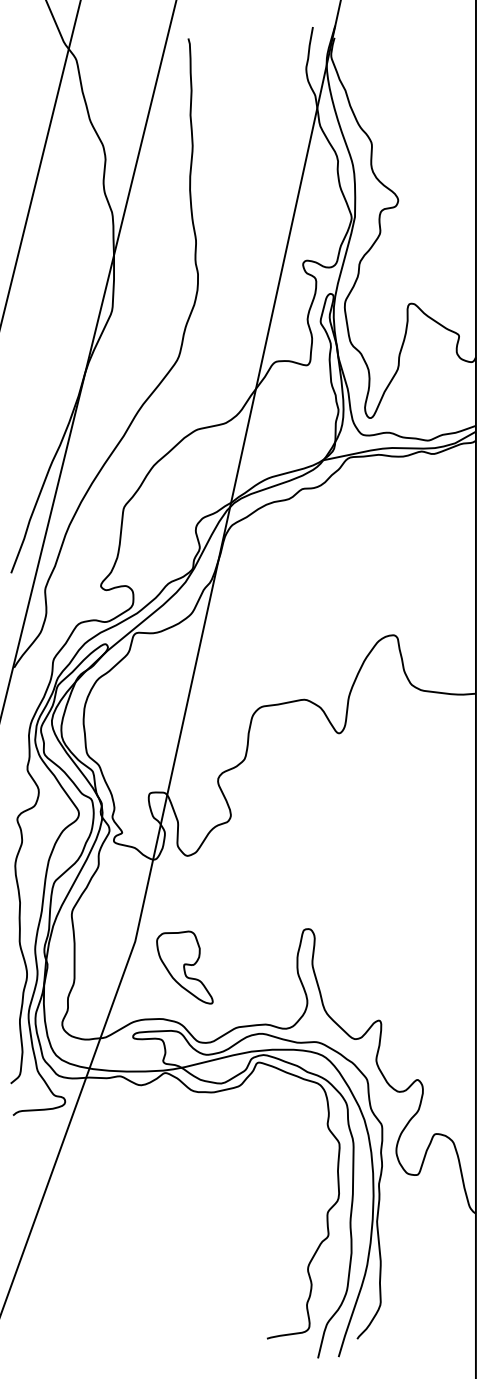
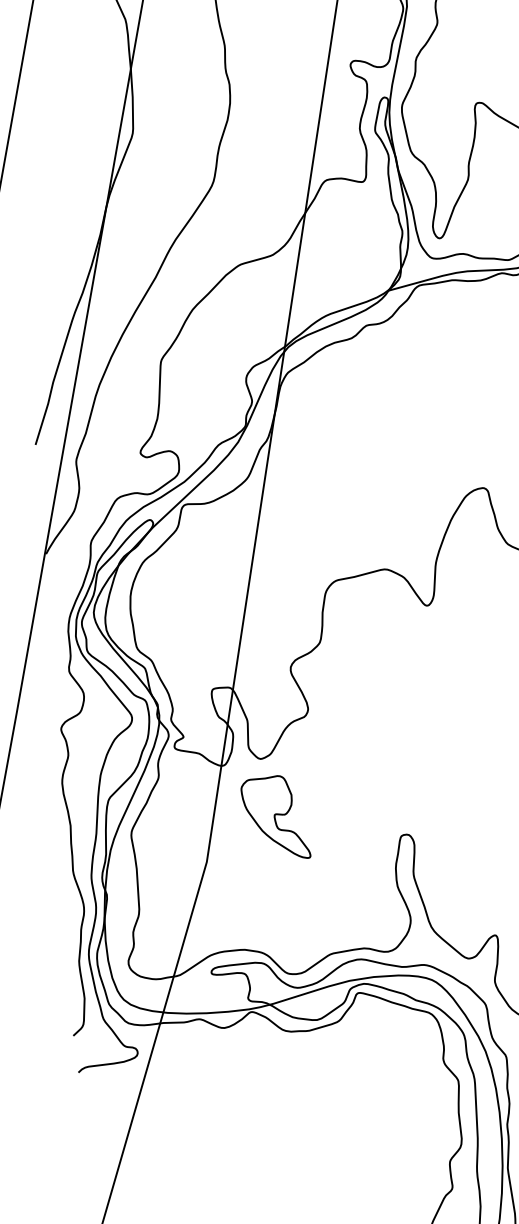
part: (184, 967) -> (275, 818), moved

